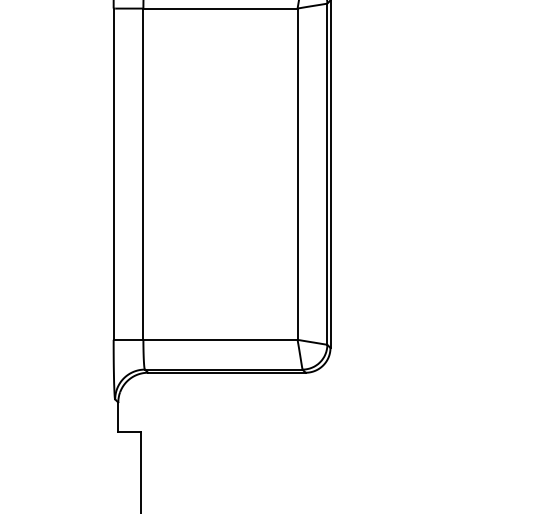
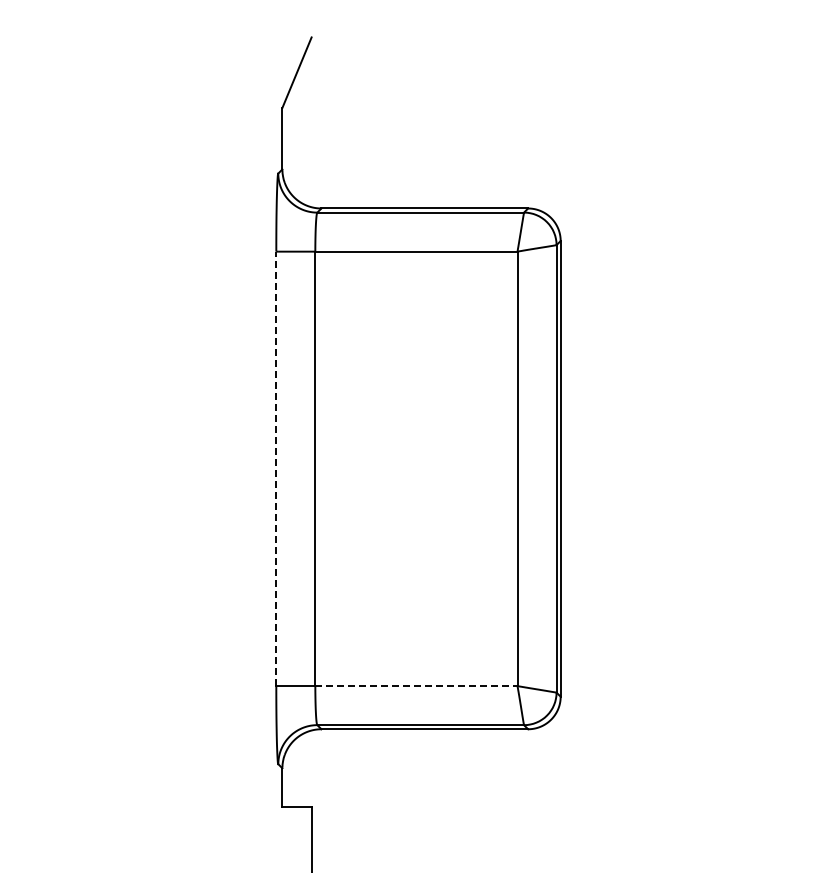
line: (113, 173) -> (276, 468), solid -> dashed
line: (220, 340) -> (416, 686), solid -> dashed

